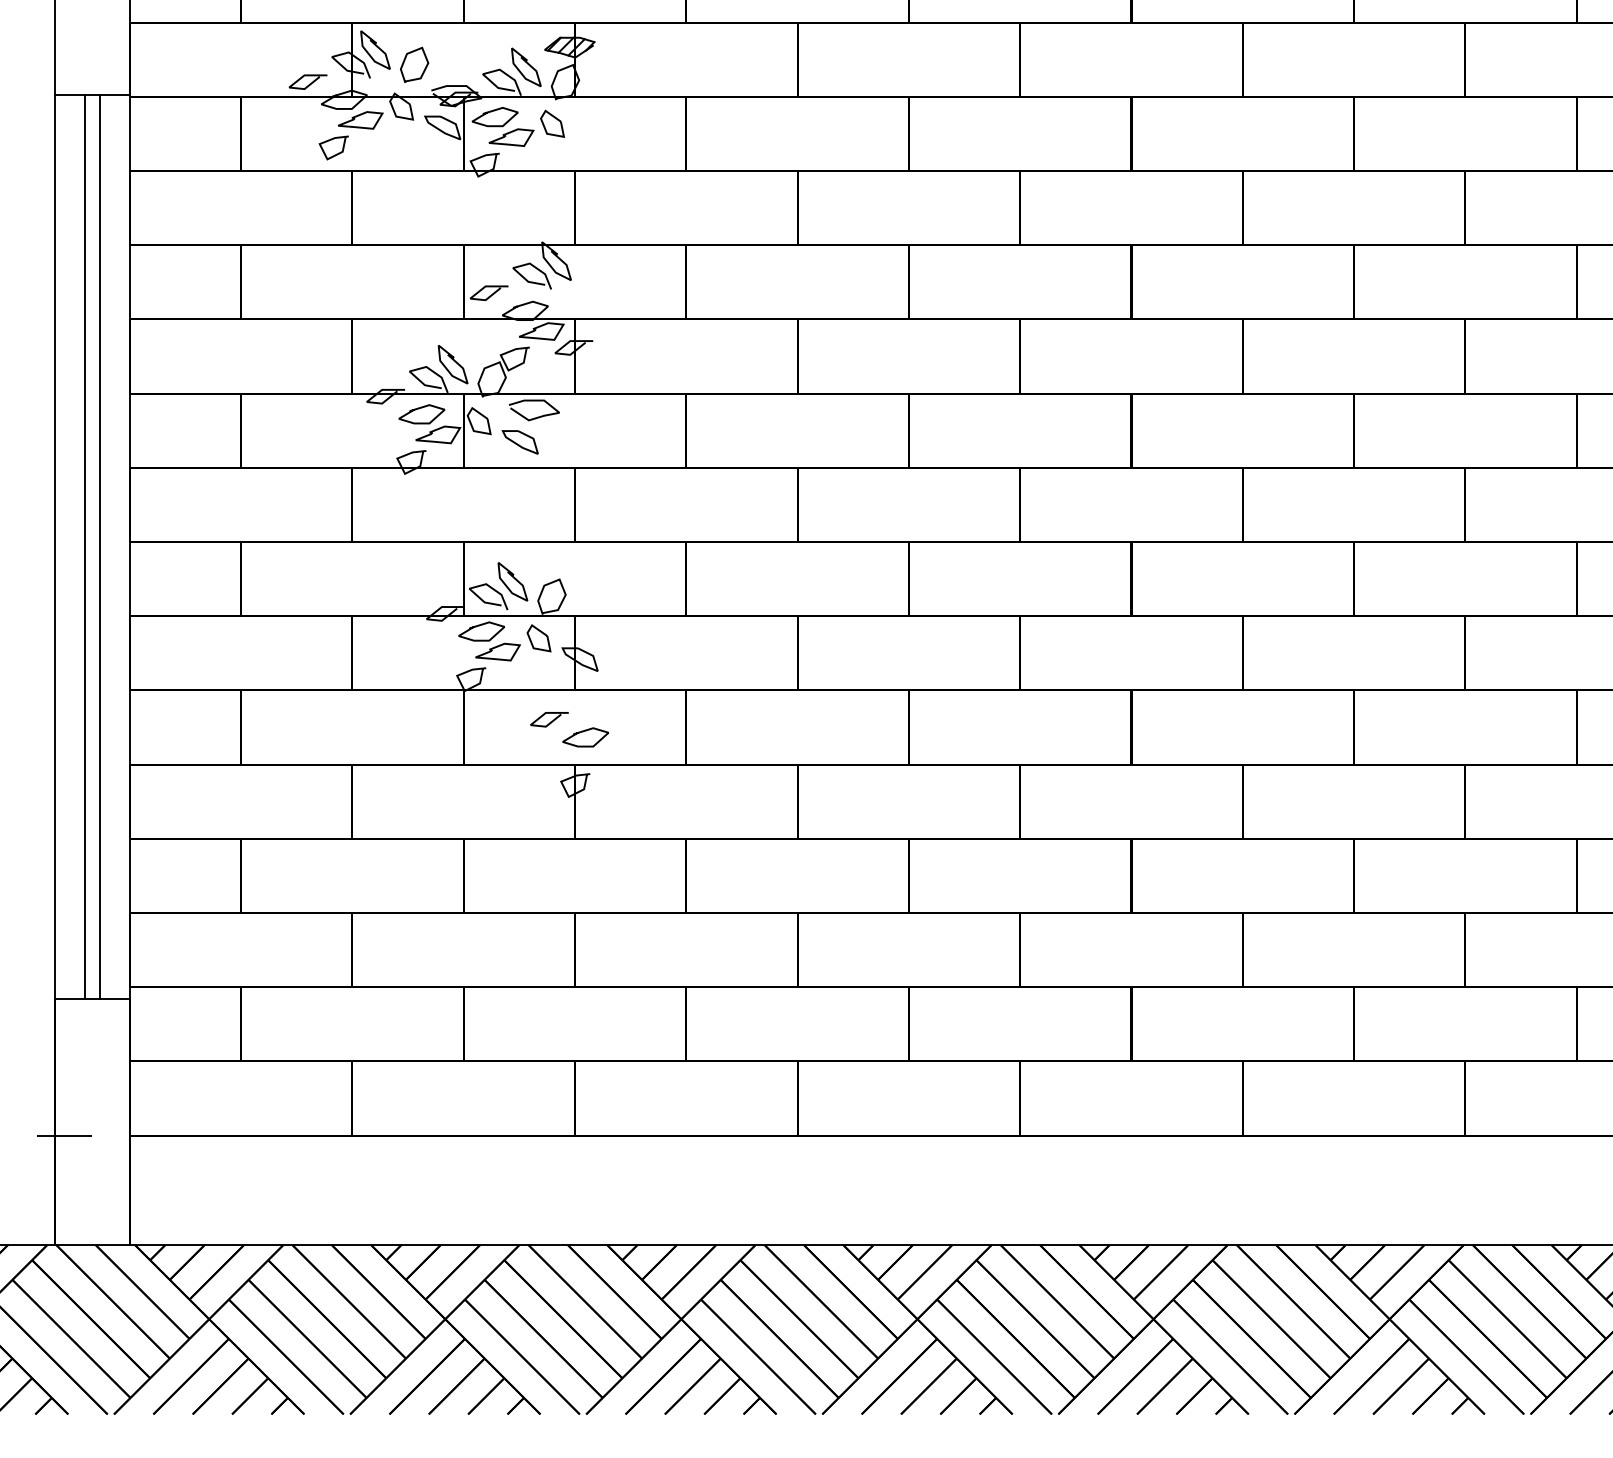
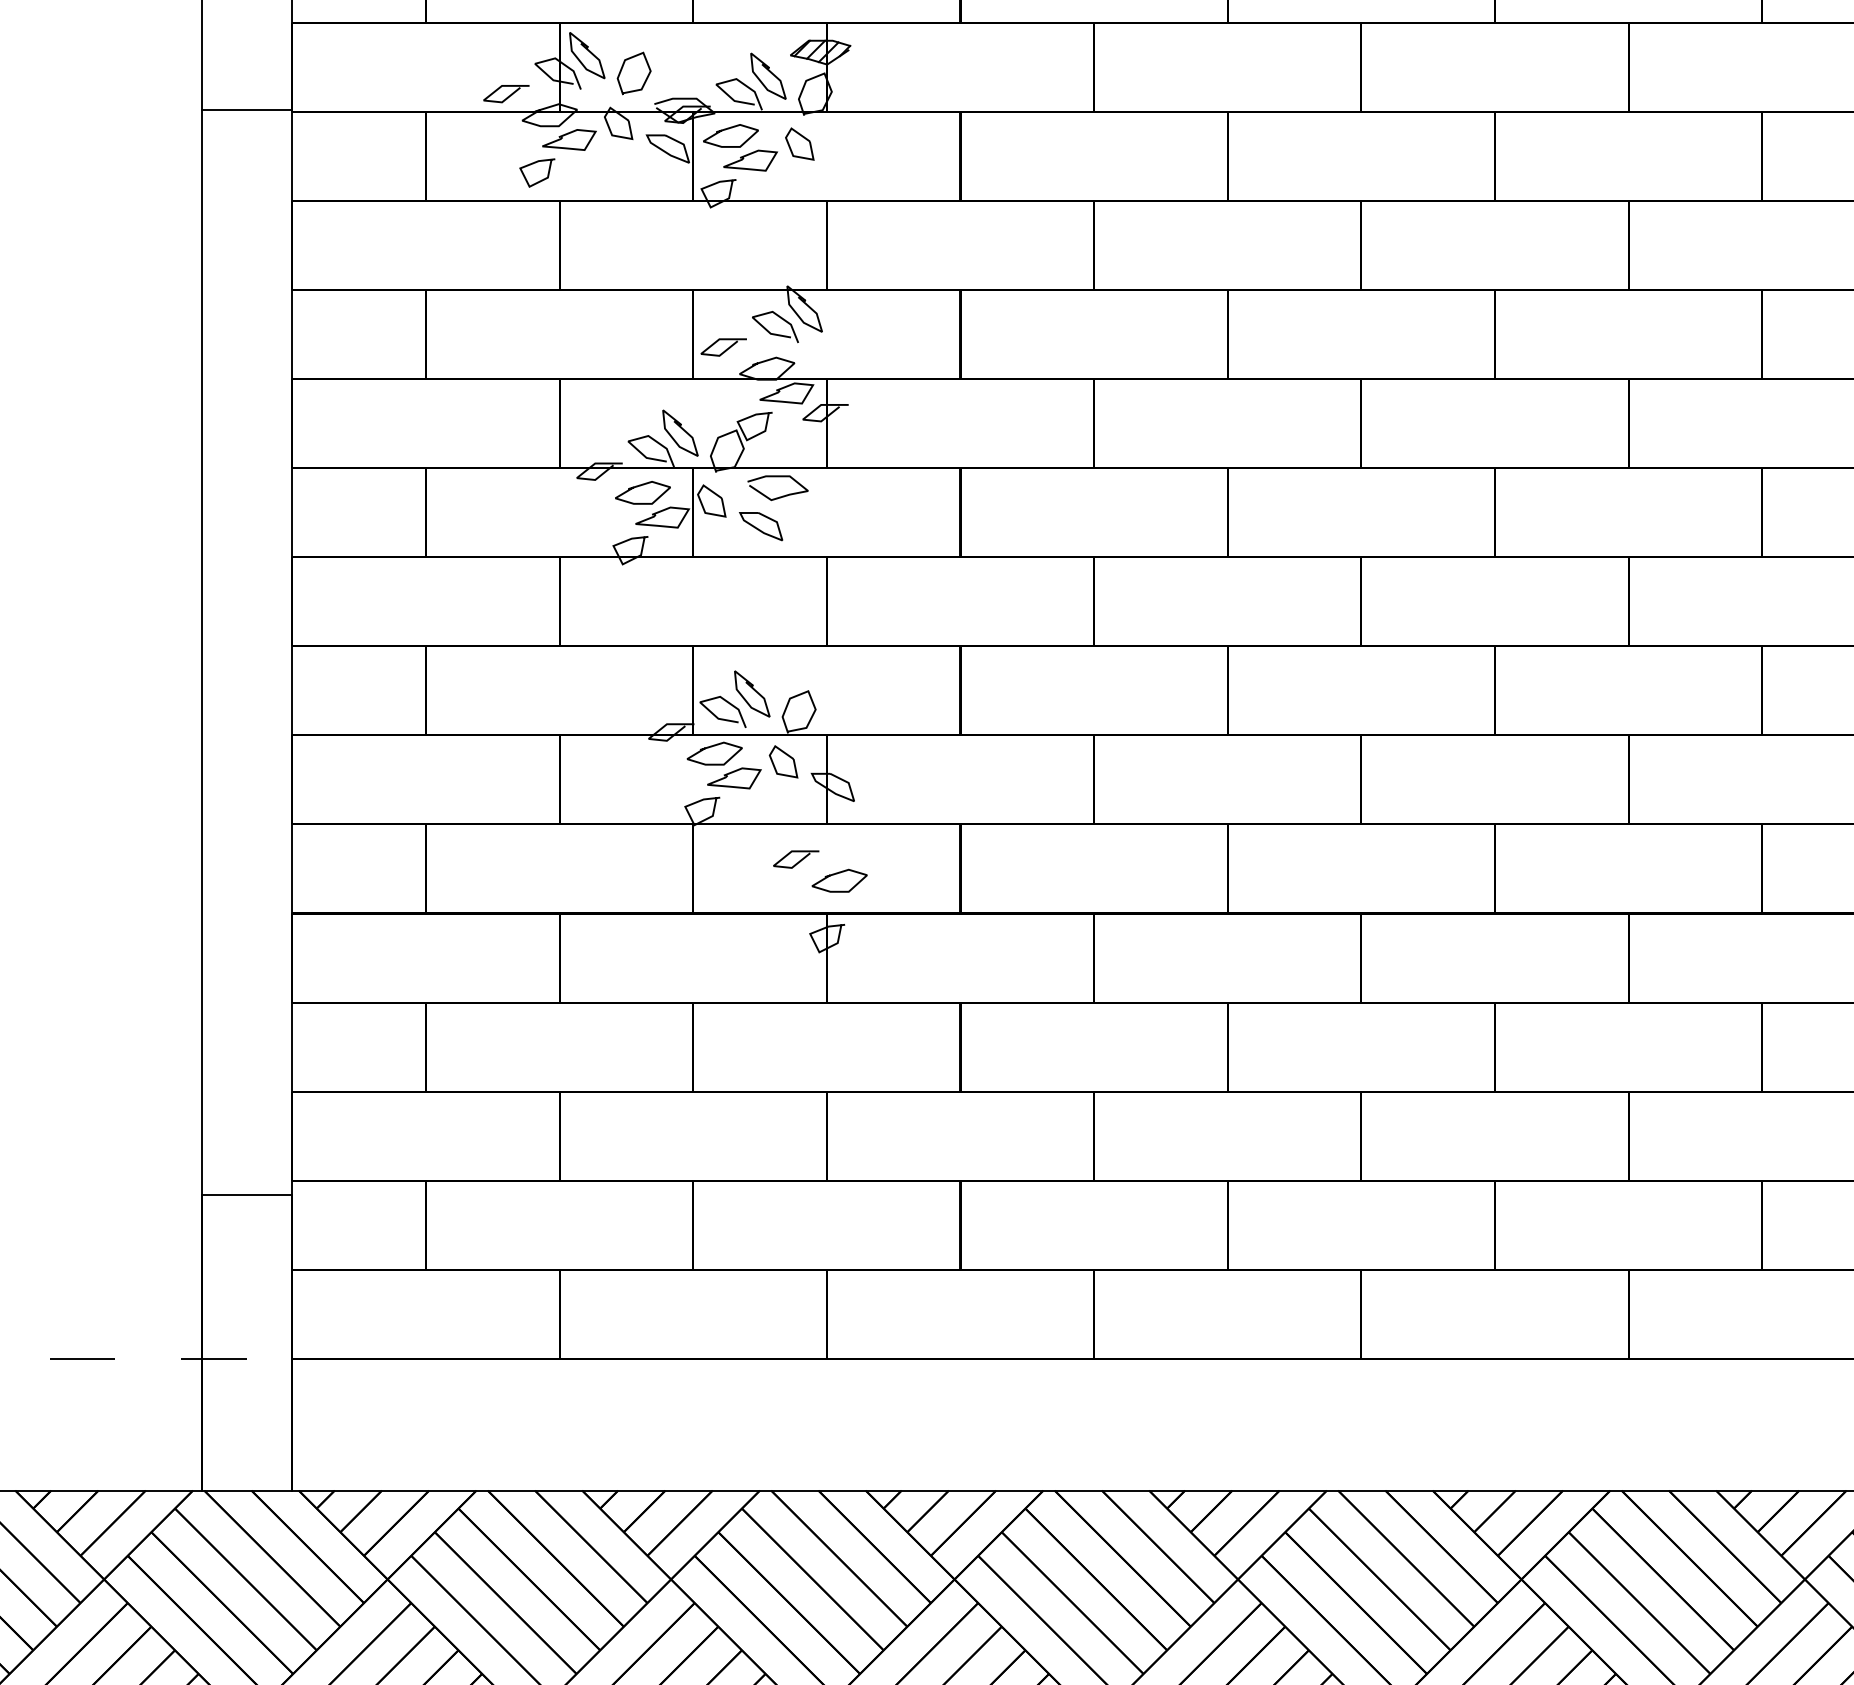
line: (84, 546) -> (237, 651), removed
line: (99, 546) -> (255, 651), removed

